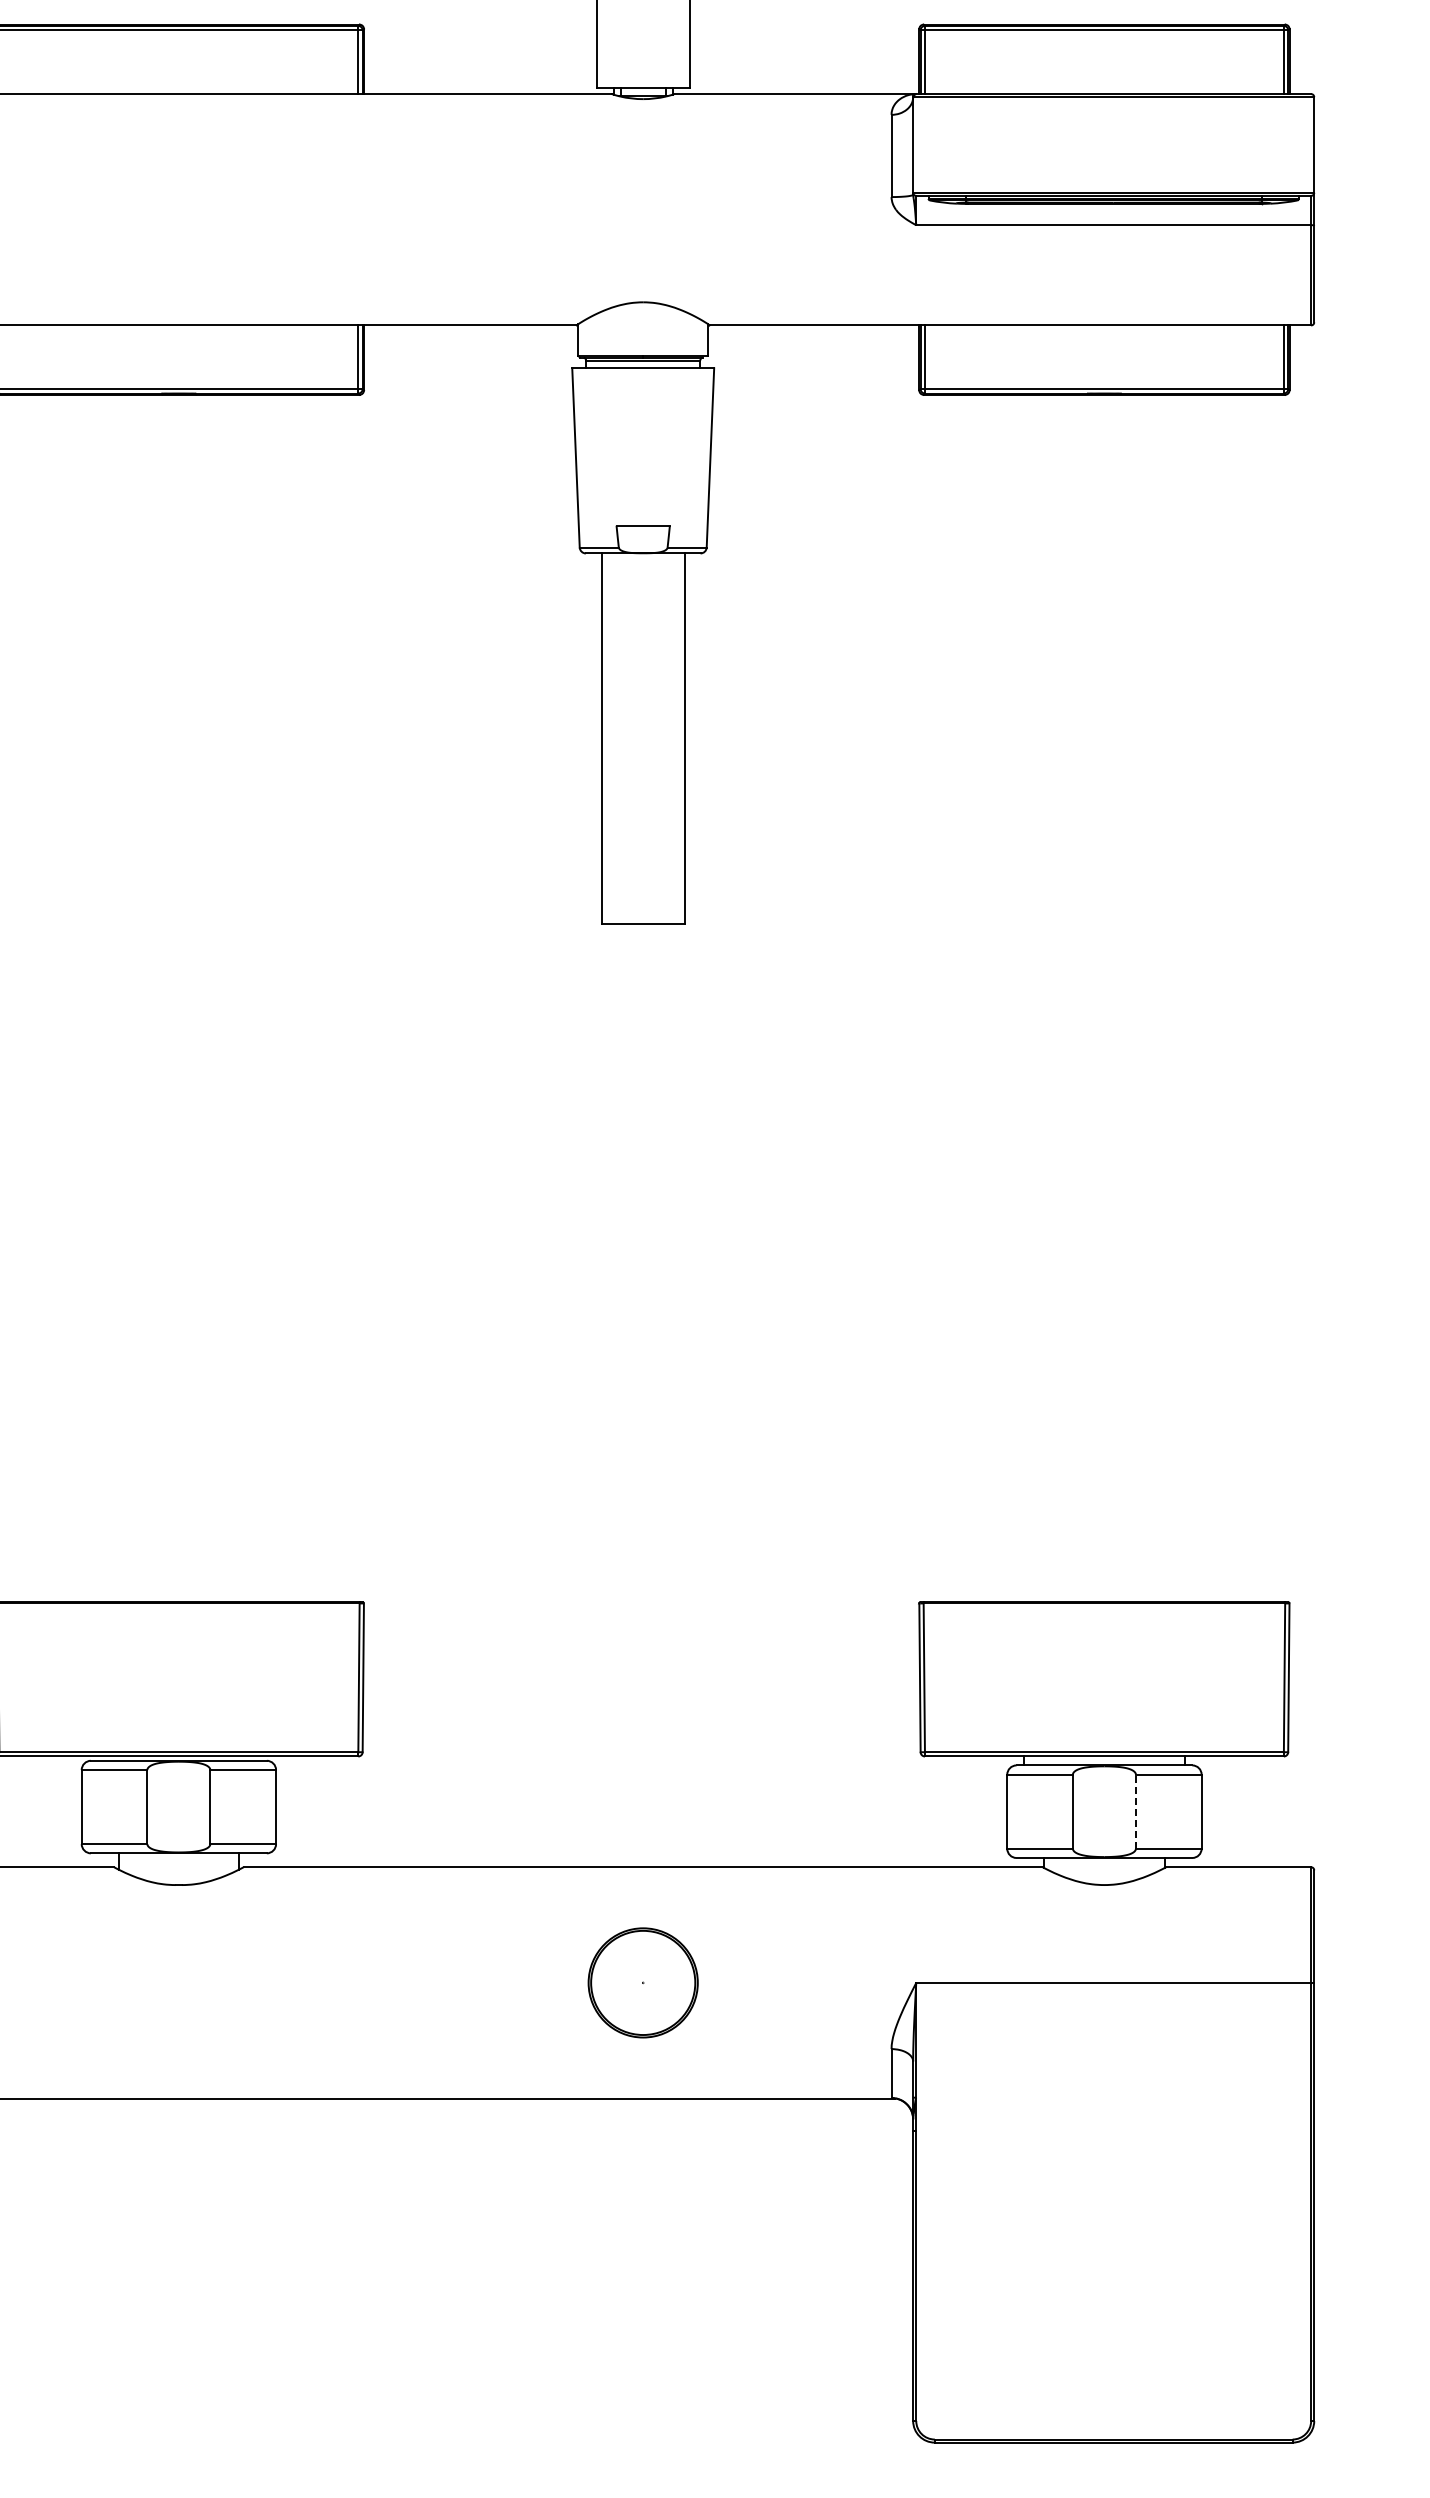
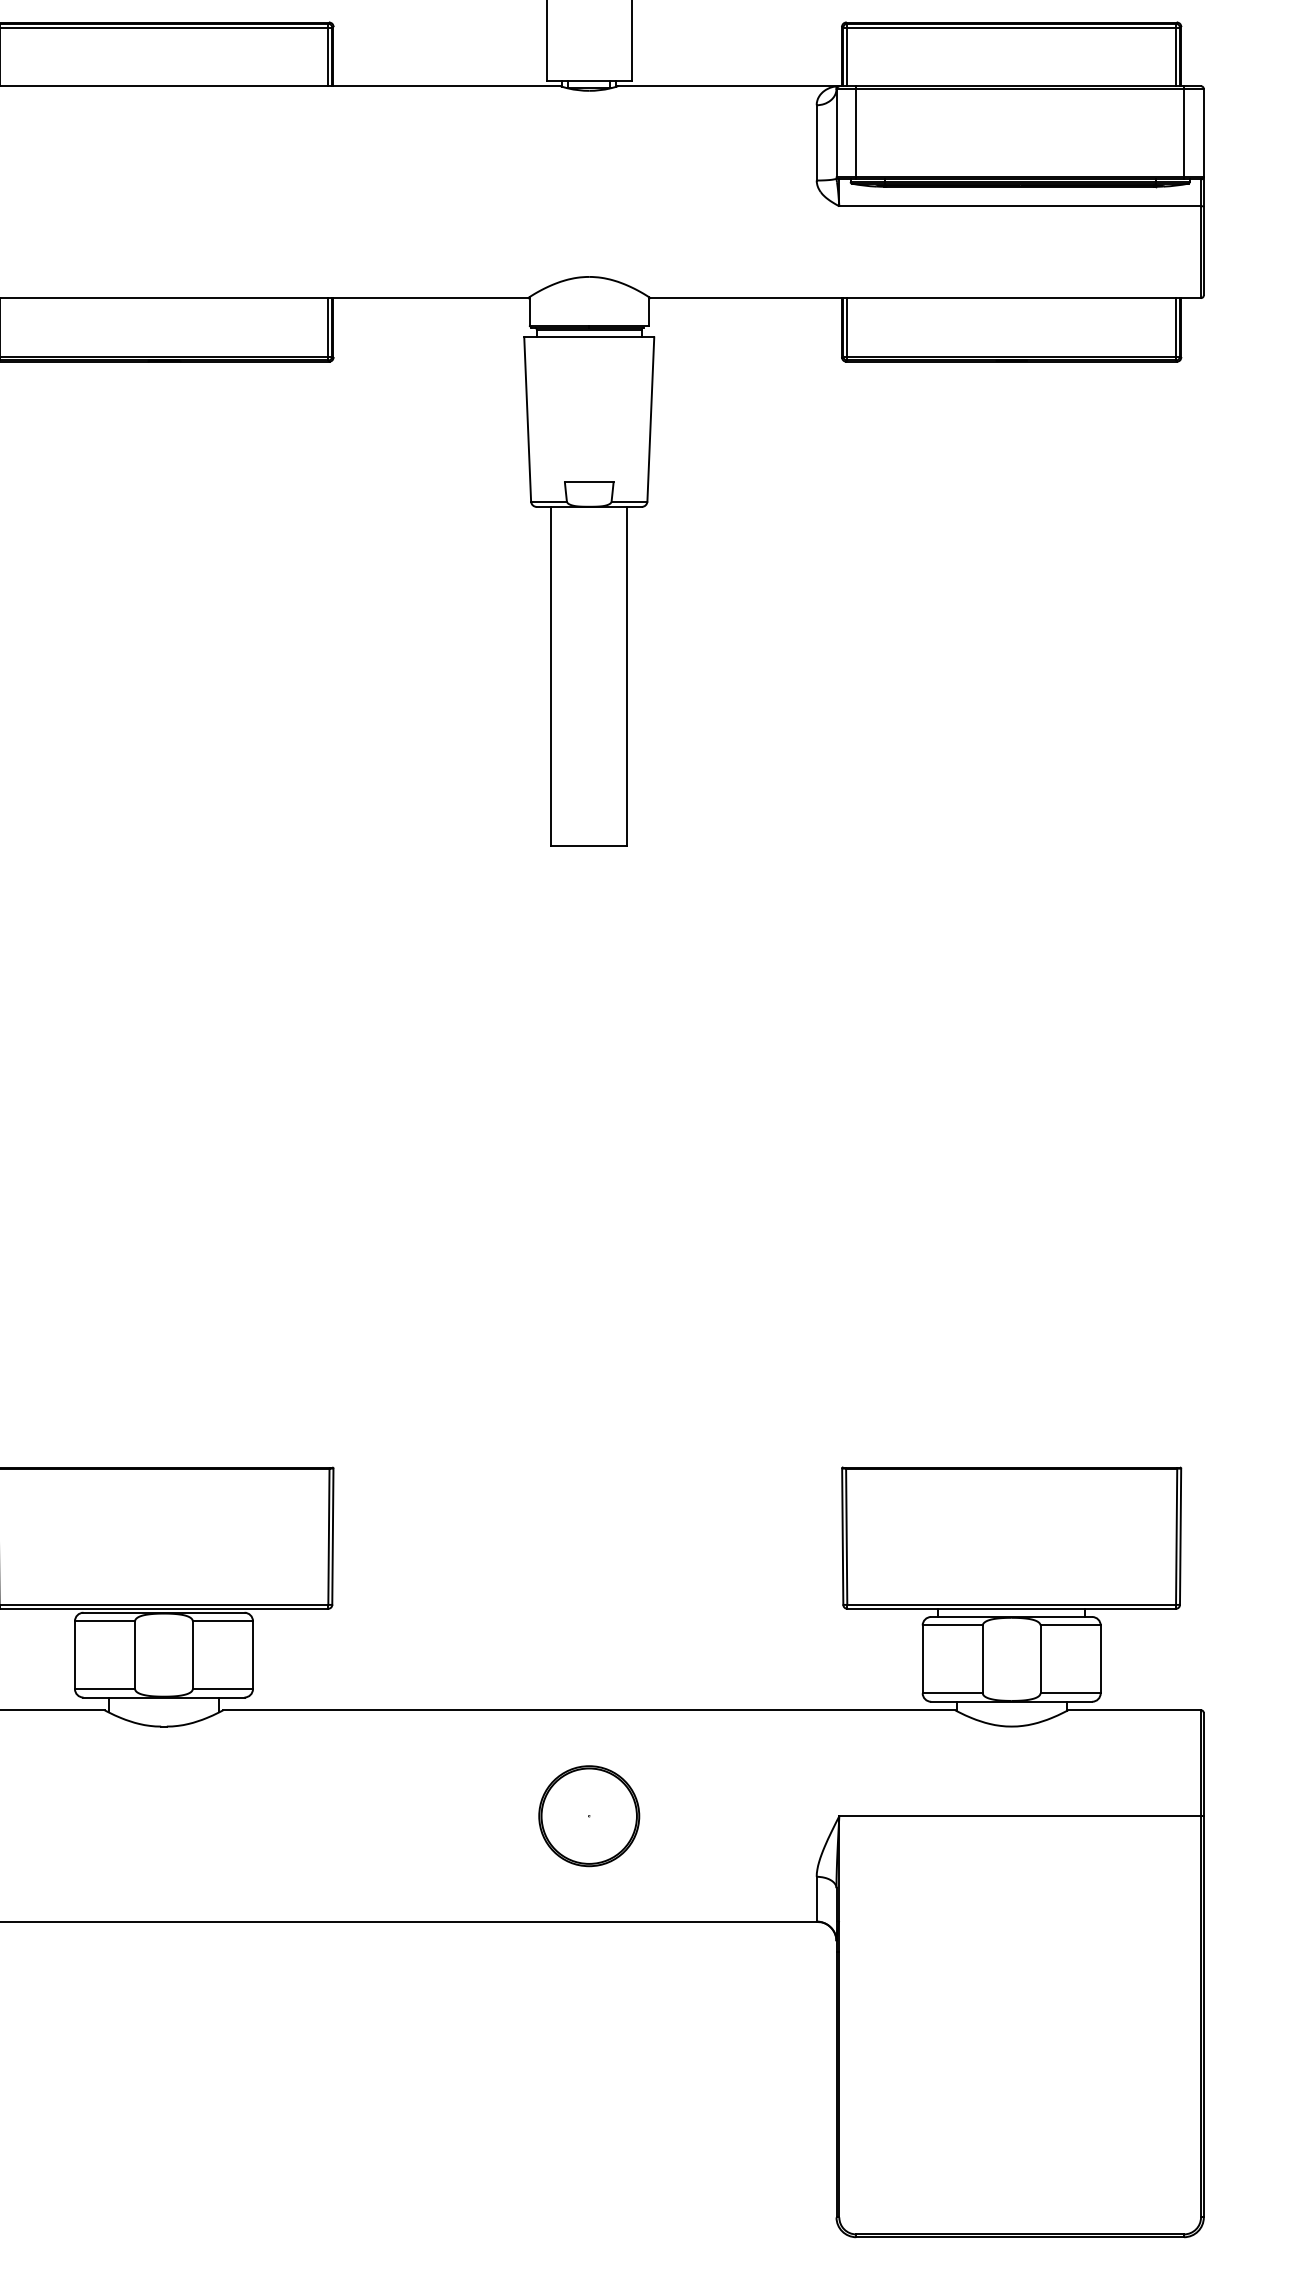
line: (934, 144) -> (856, 132), added
line: (1292, 144) -> (1183, 132), added
line: (1135, 1811) -> (1040, 1659), dashed -> solid

